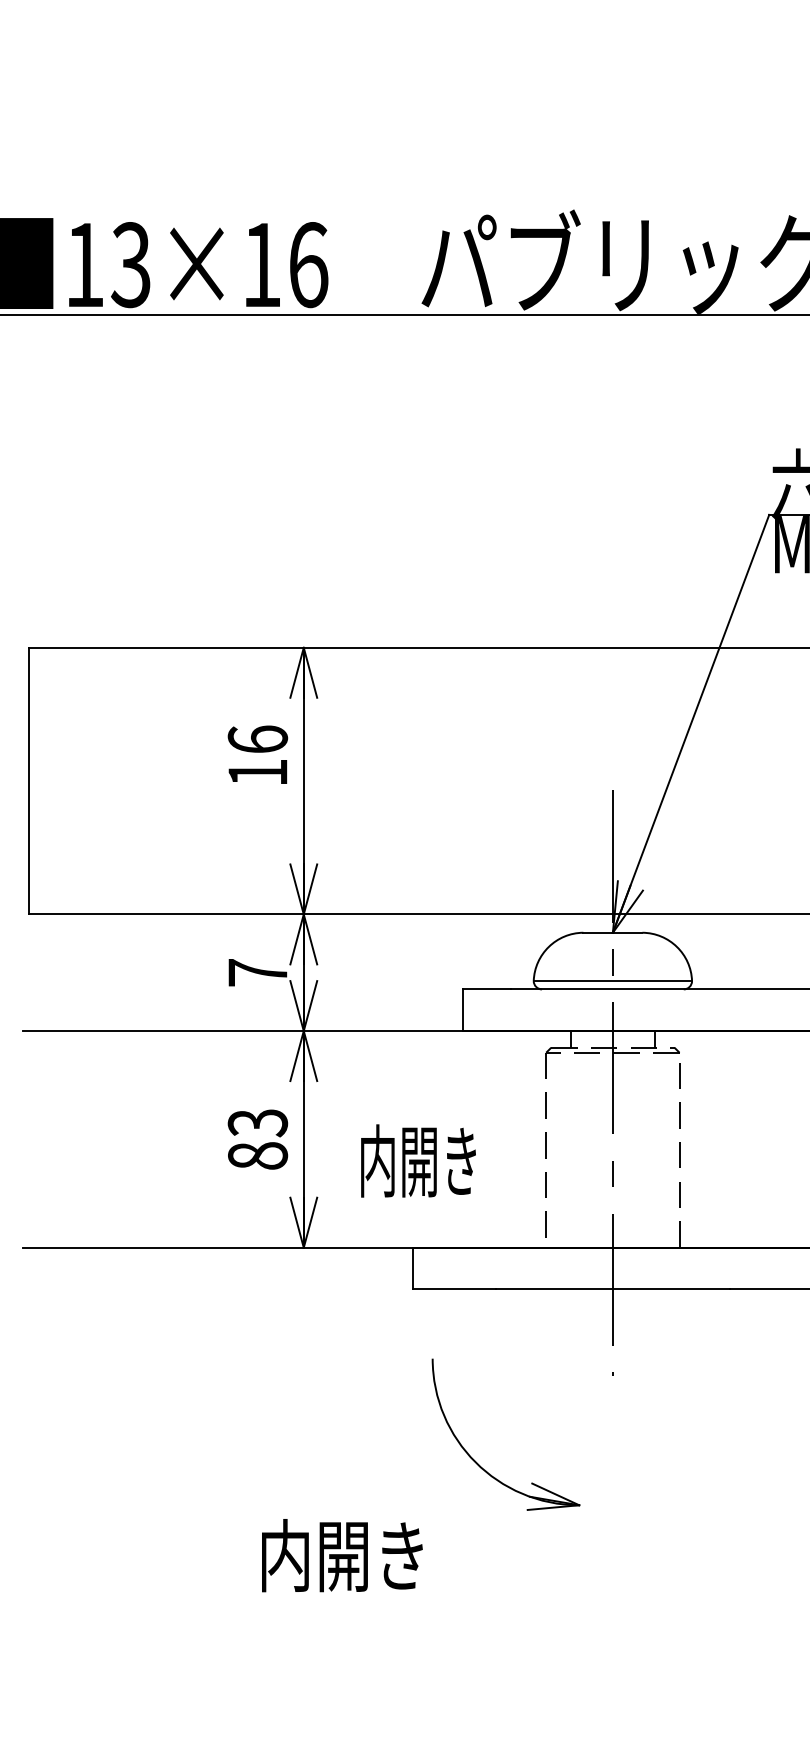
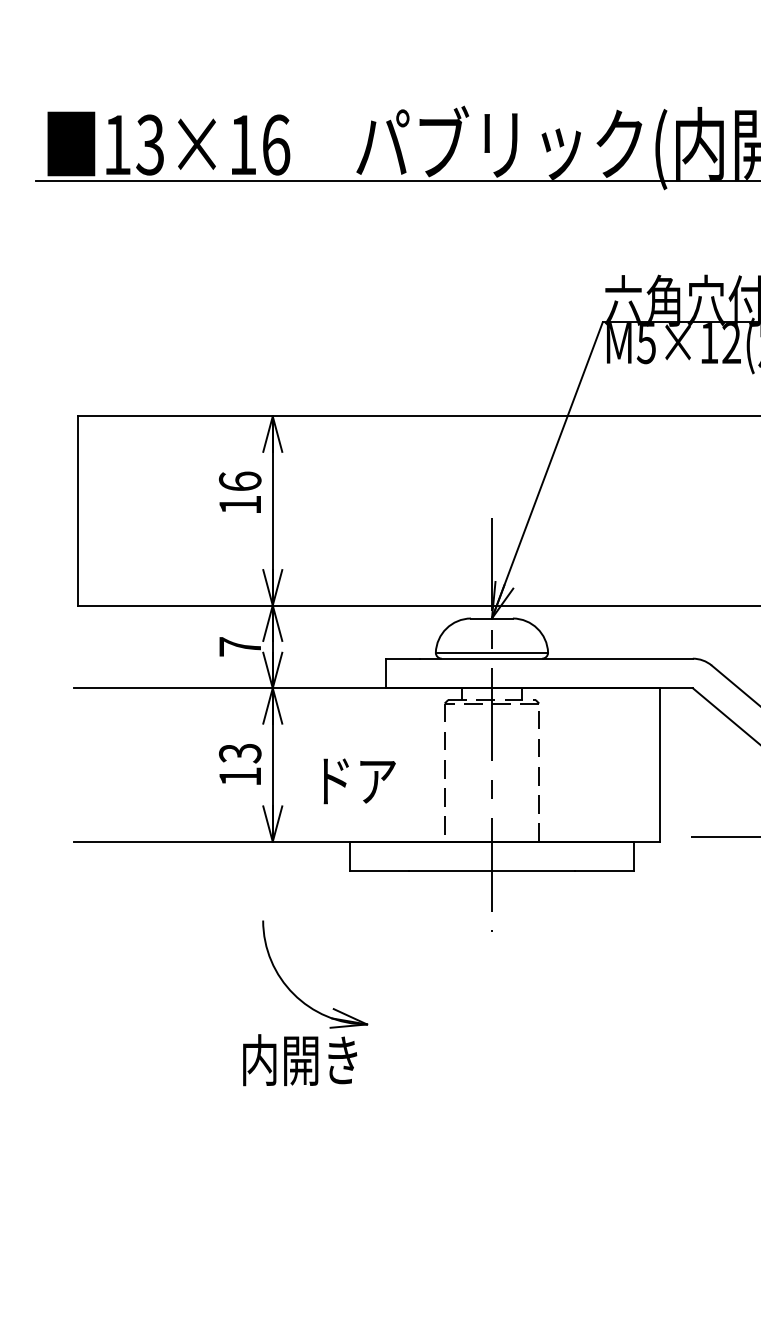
text: (258, 1155) -> (240, 776), 83 -> 13
text: (419, 1161) -> (354, 780), 内開き -> ドア
part: (478, 1463) -> (295, 994), moved

